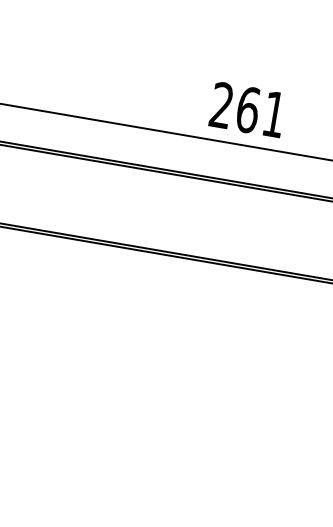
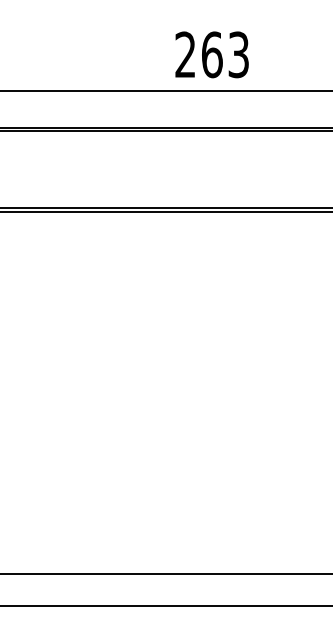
text: (274, 114) -> (238, 54), 261 -> 263

